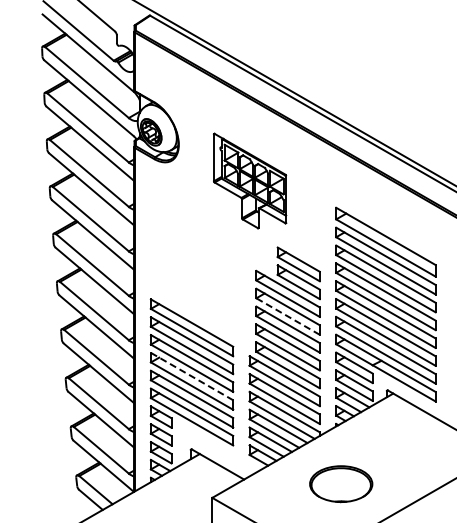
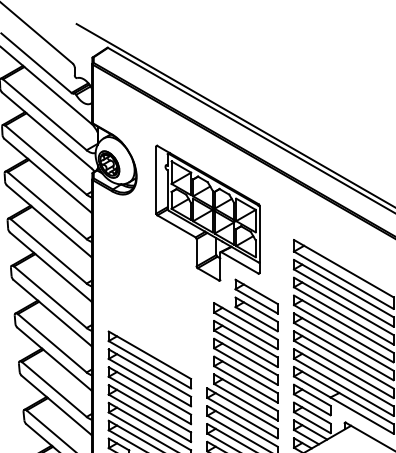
part: (249, 180) -> (207, 212), size x1.43
line: (288, 316) -> (246, 348), dashed -> solid
line: (192, 376) -> (150, 408), dashed -> solid

